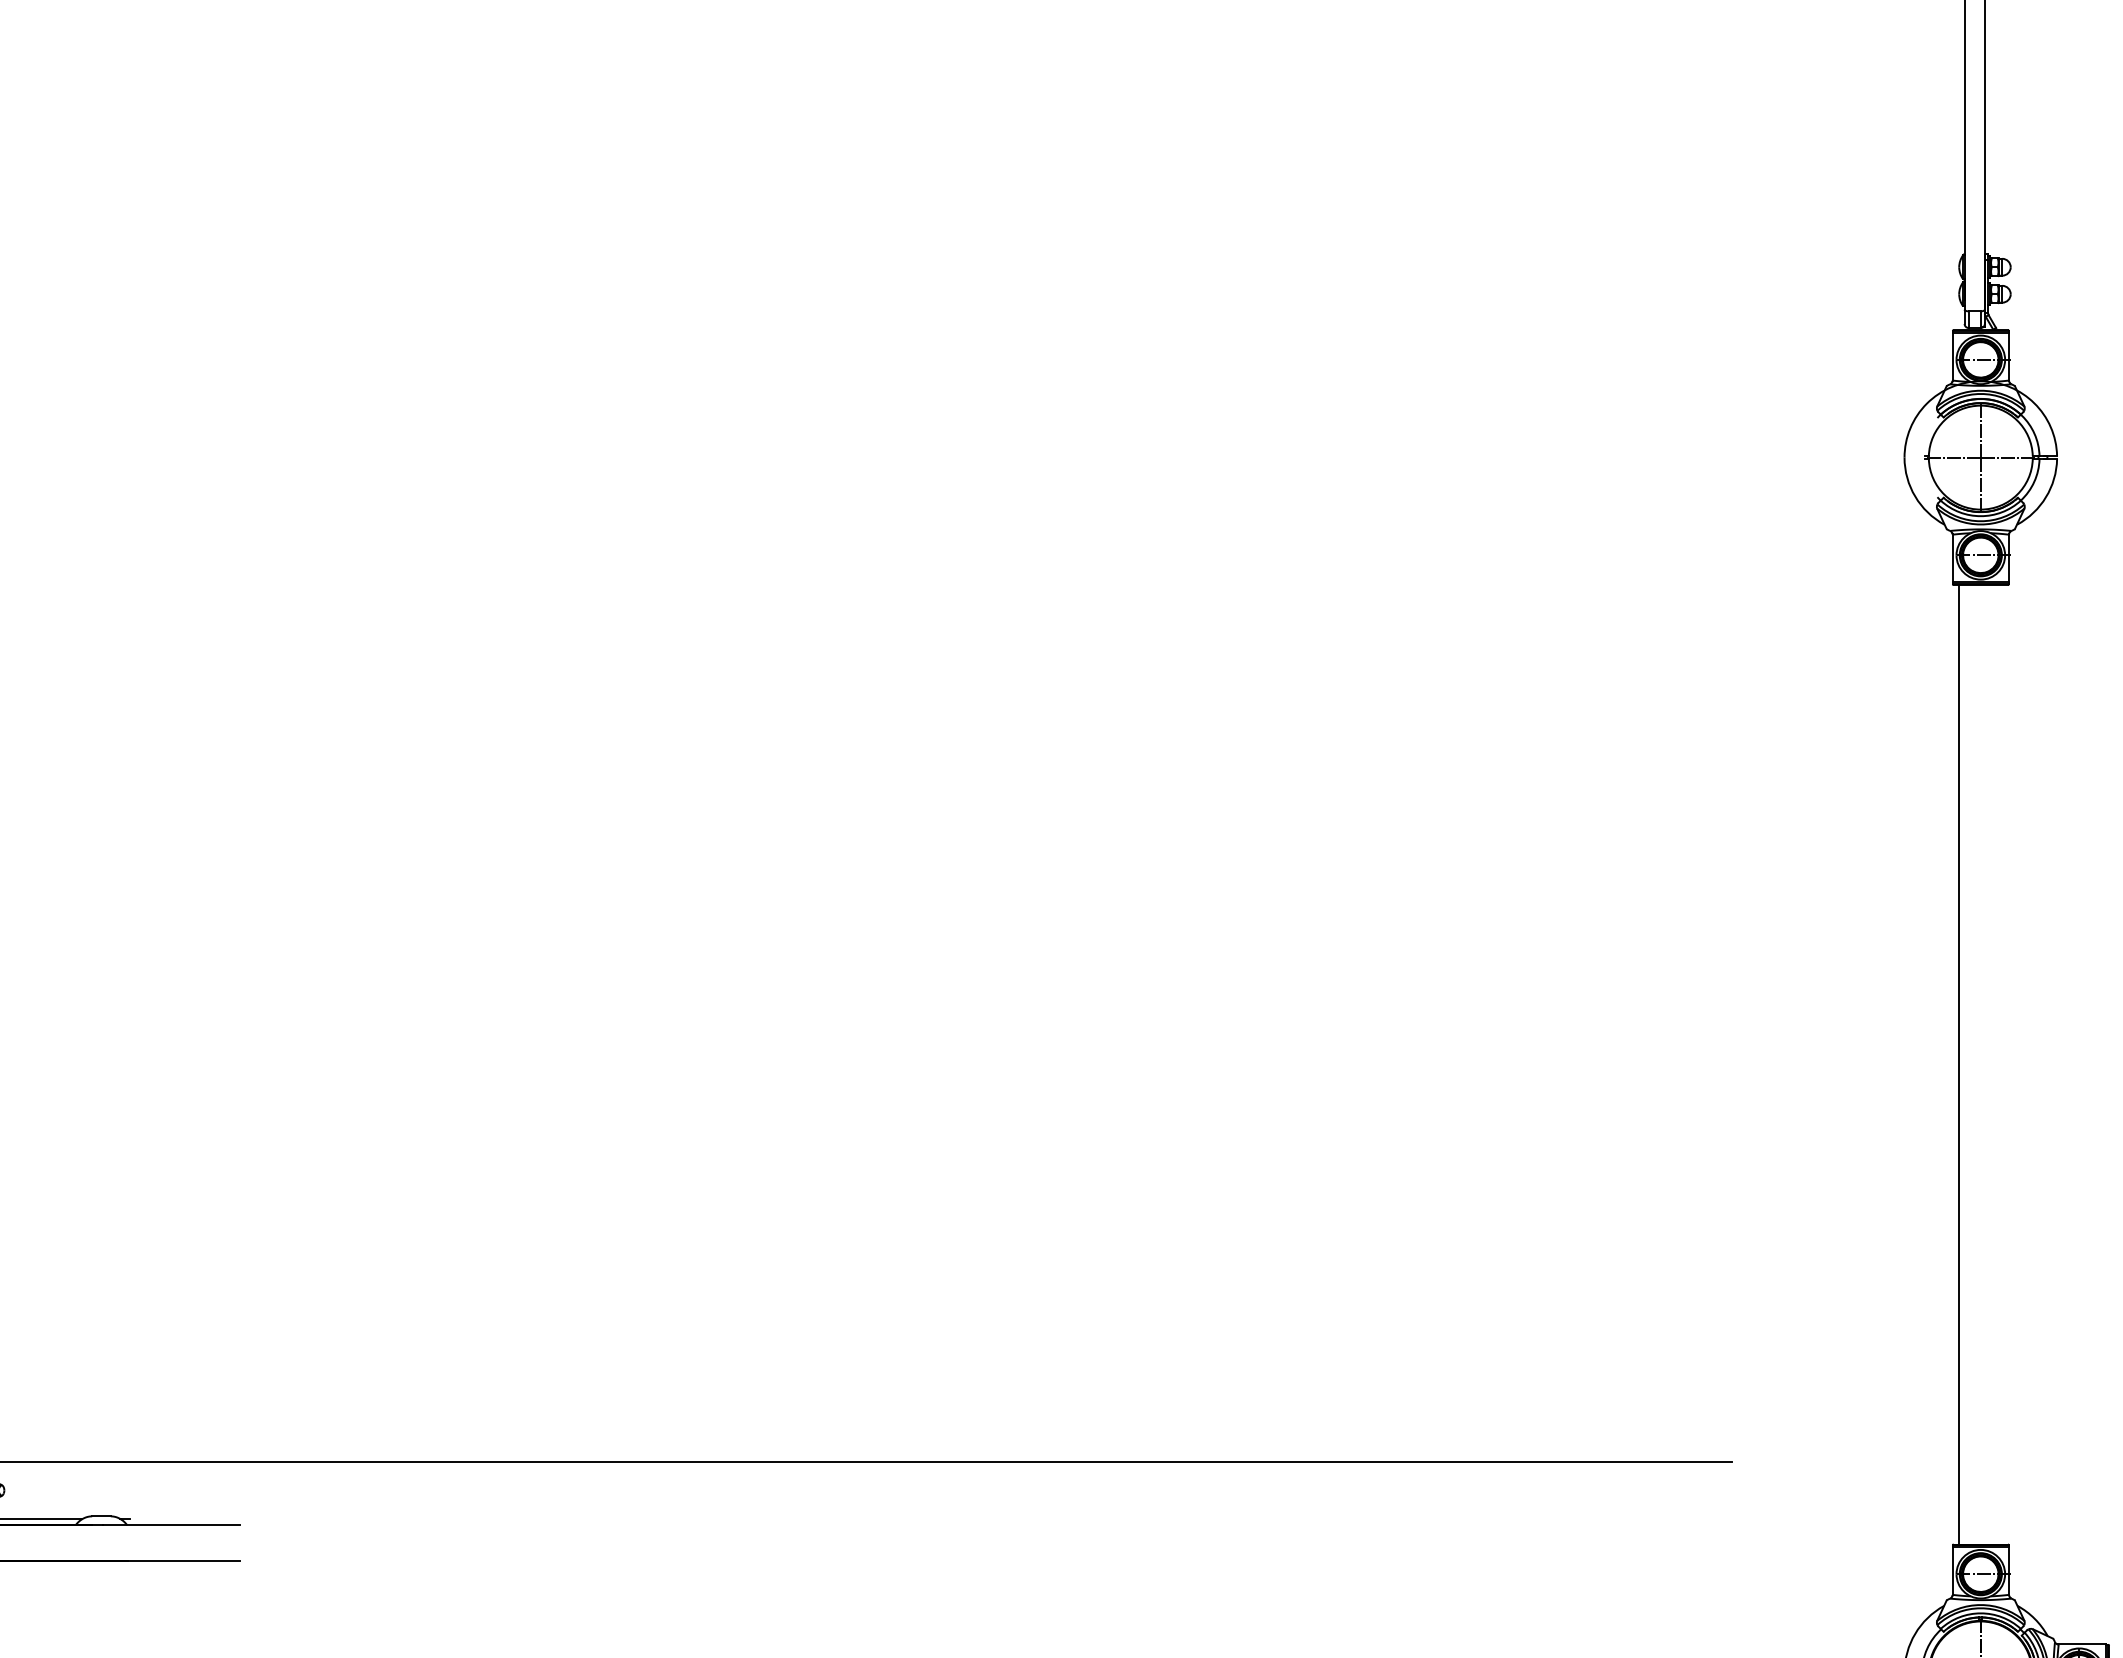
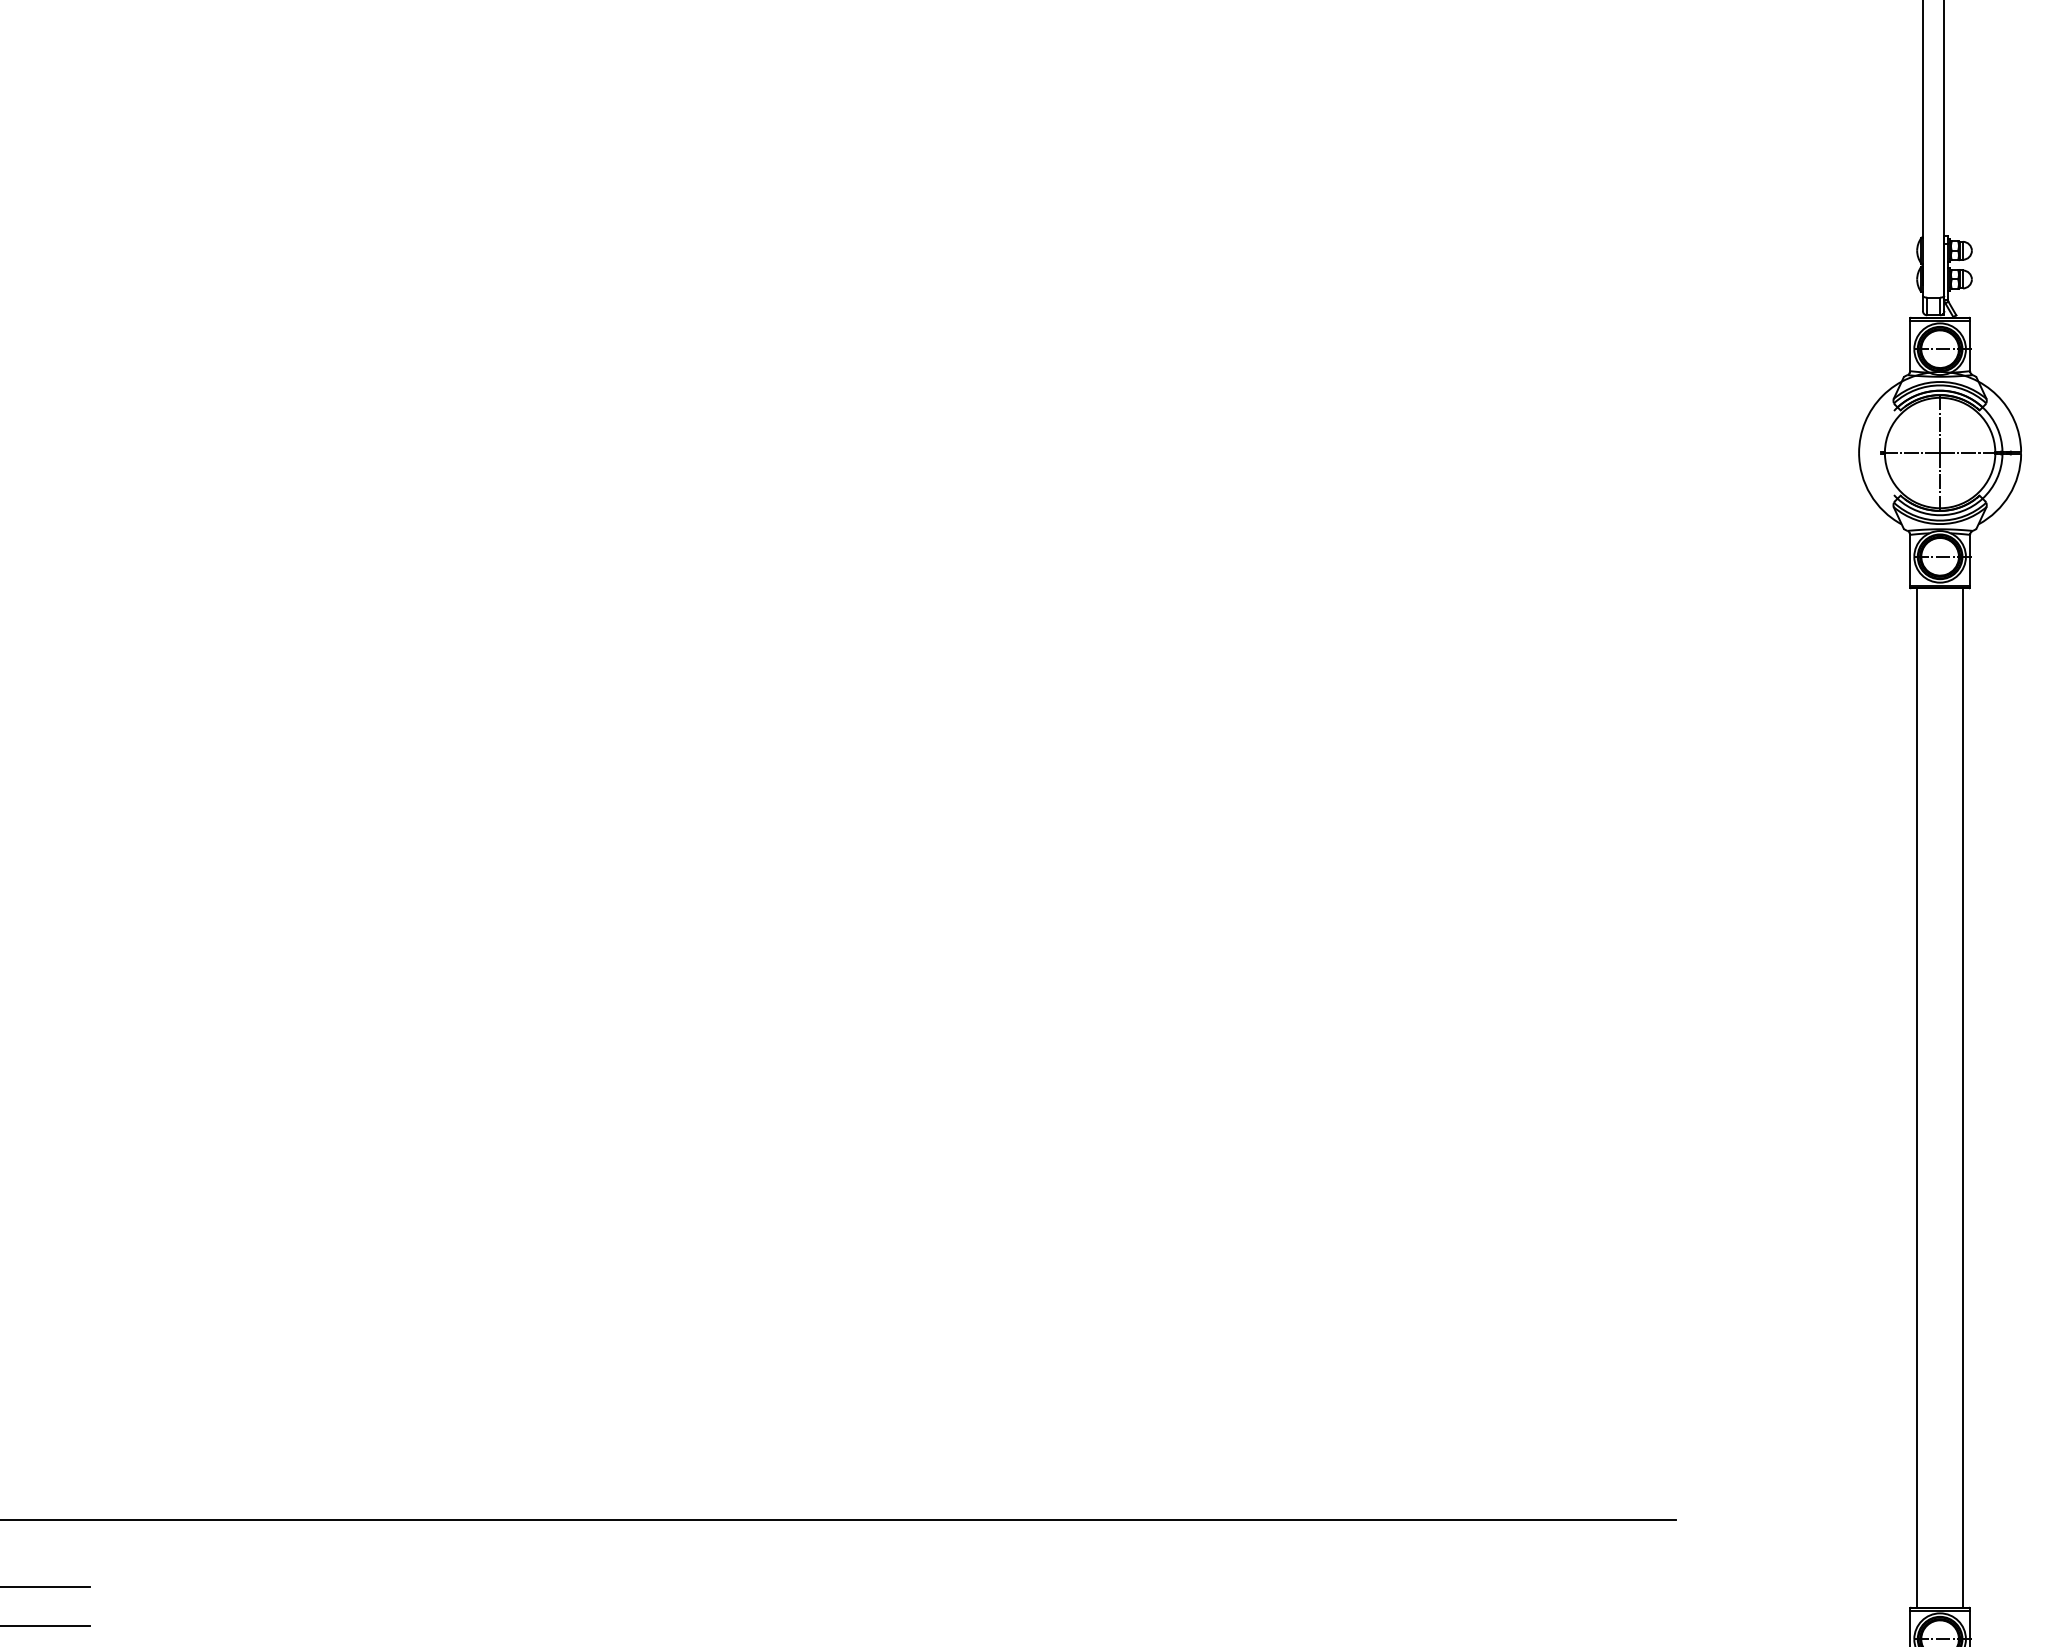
line: (2002, 1064) -> (1963, 1097), added

